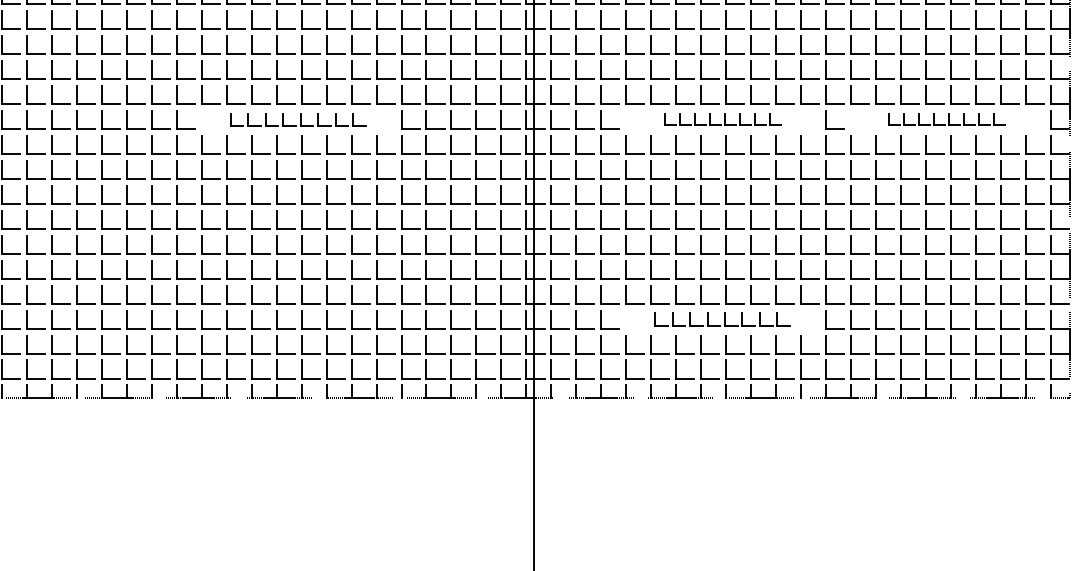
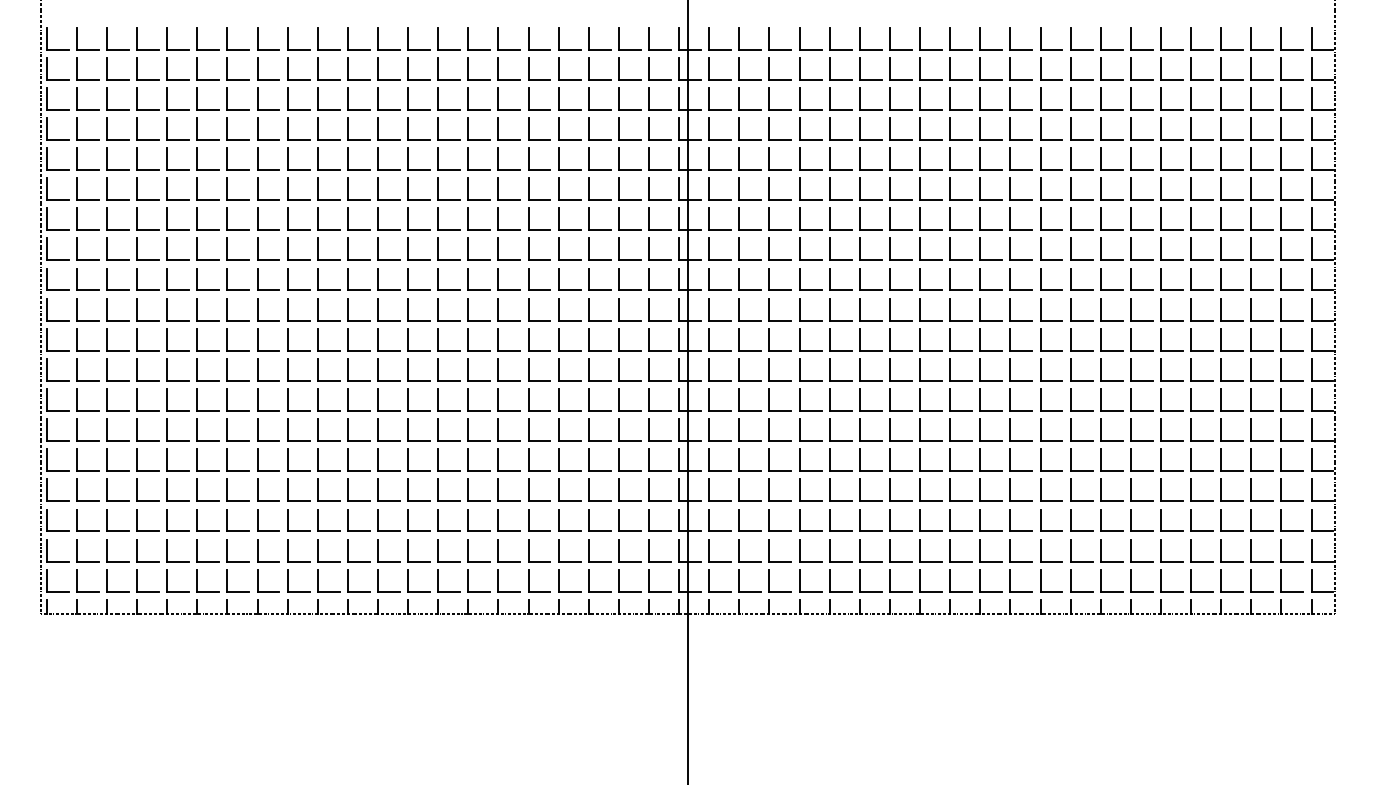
part: (297, 119) -> (403, 279), size x1.43
part: (722, 119) -> (915, 279), size x1.67
part: (946, 119) -> (1186, 279), size x1.67
part: (722, 319) -> (915, 520), size x1.43

